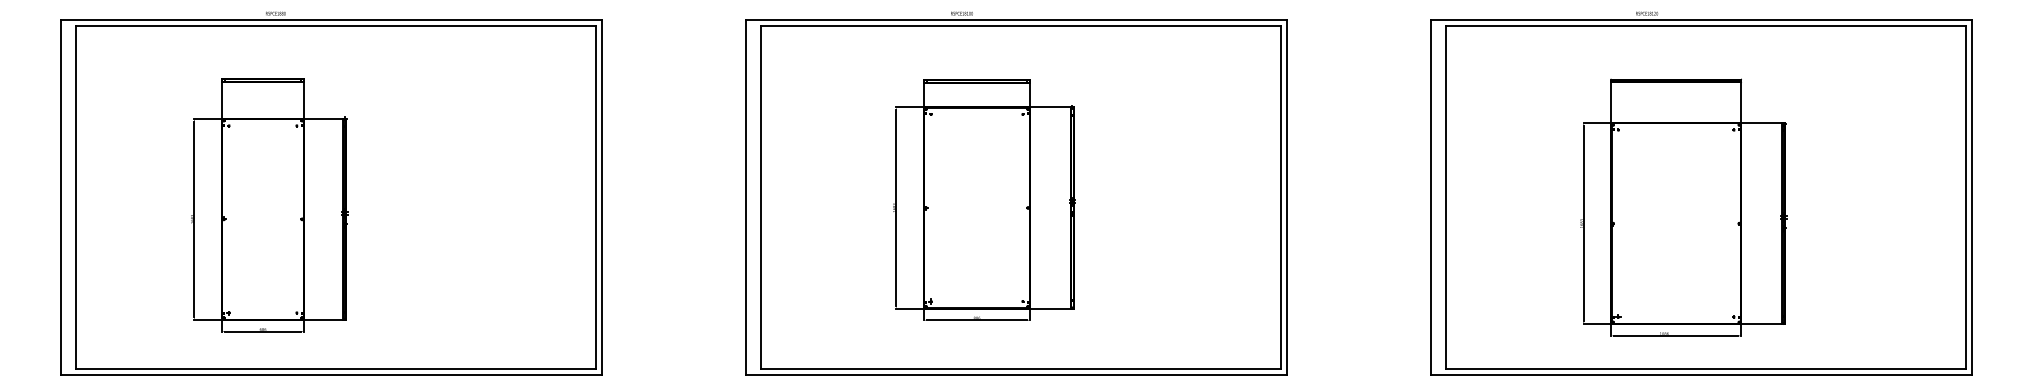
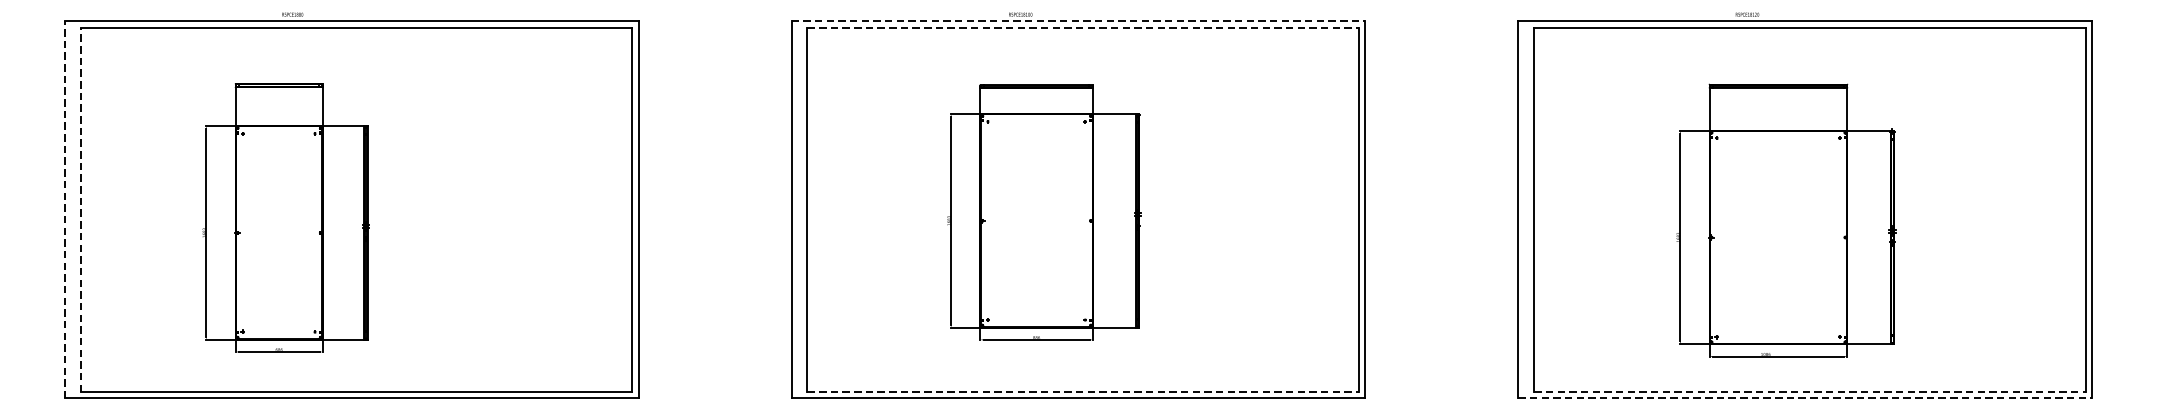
line: (1016, 19) -> (1078, 20), solid -> dashed
line: (1020, 25) -> (1082, 27), solid -> dashed
line: (60, 197) -> (64, 209), solid -> dashed
line: (75, 197) -> (80, 209), solid -> dashed
line: (1020, 369) -> (1082, 392), solid -> dashed
line: (1706, 369) -> (1810, 392), solid -> dashed
line: (1702, 375) -> (1806, 398), solid -> dashed

